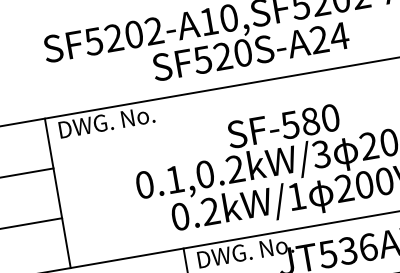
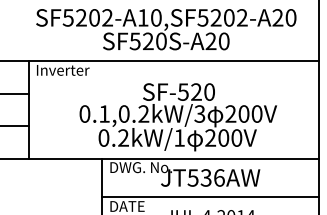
text: (338, 36) -> (223, 41), SF520S-A24 -> SF520S-A20
text: (107, 120) -> (68, 69), DWG. No. -> Inverter
text: (310, 120) -> (196, 91), SF-580 -> SF-520

